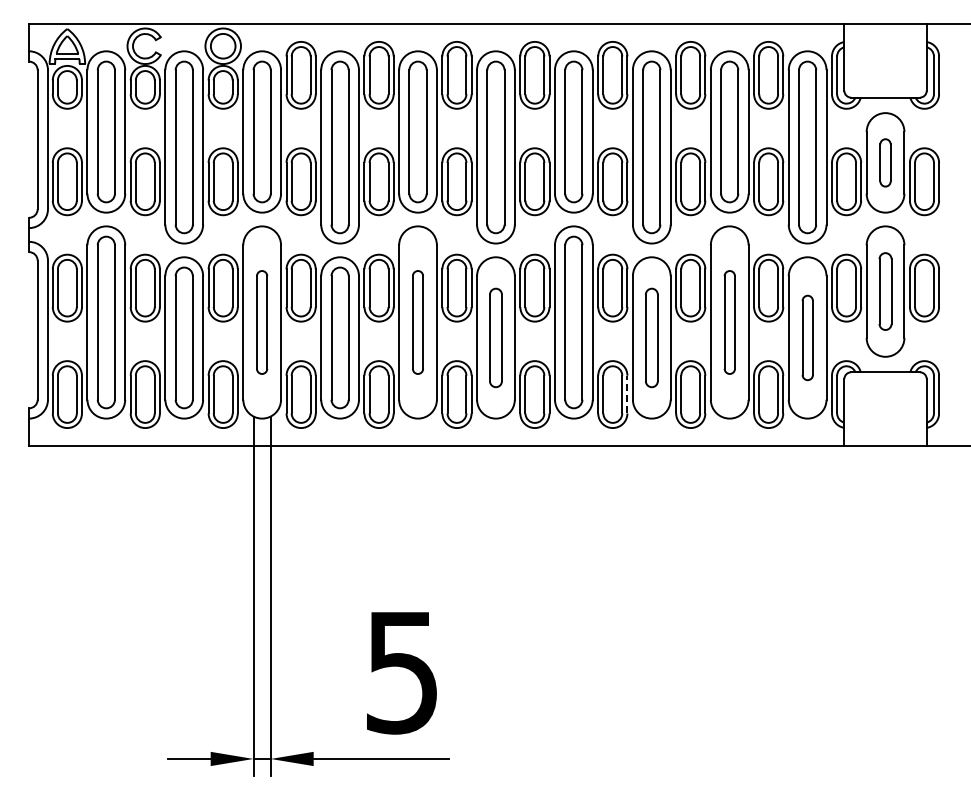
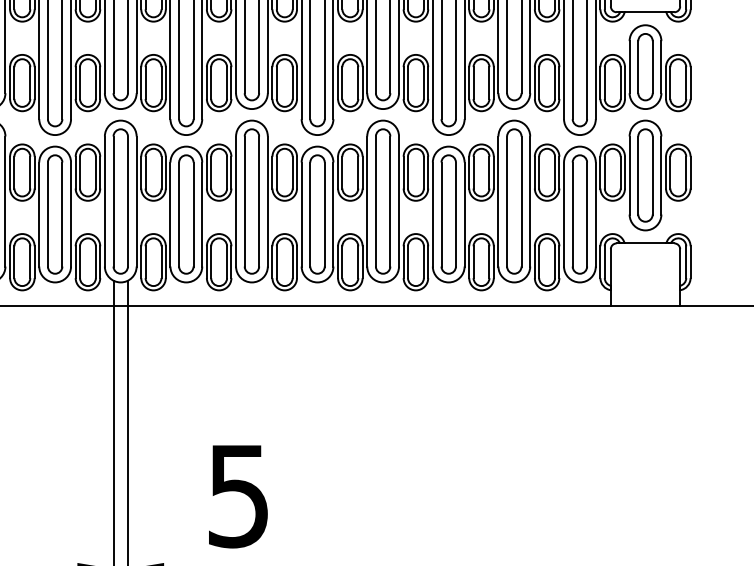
part: (885, 162) -> (645, 66), size x1.67
part: (885, 291) -> (645, 175), size x1.43
part: (261, 322) -> (120, 201), size x1.67
part: (417, 322) -> (251, 201), size x1.67
part: (729, 322) -> (514, 201), size x1.67
part: (495, 337) -> (317, 214), size x1.43
part: (651, 337) -> (448, 214), size x1.43
part: (807, 337) -> (579, 214), size x1.67
line: (627, 394) -> (428, 262), dashed -> solid

